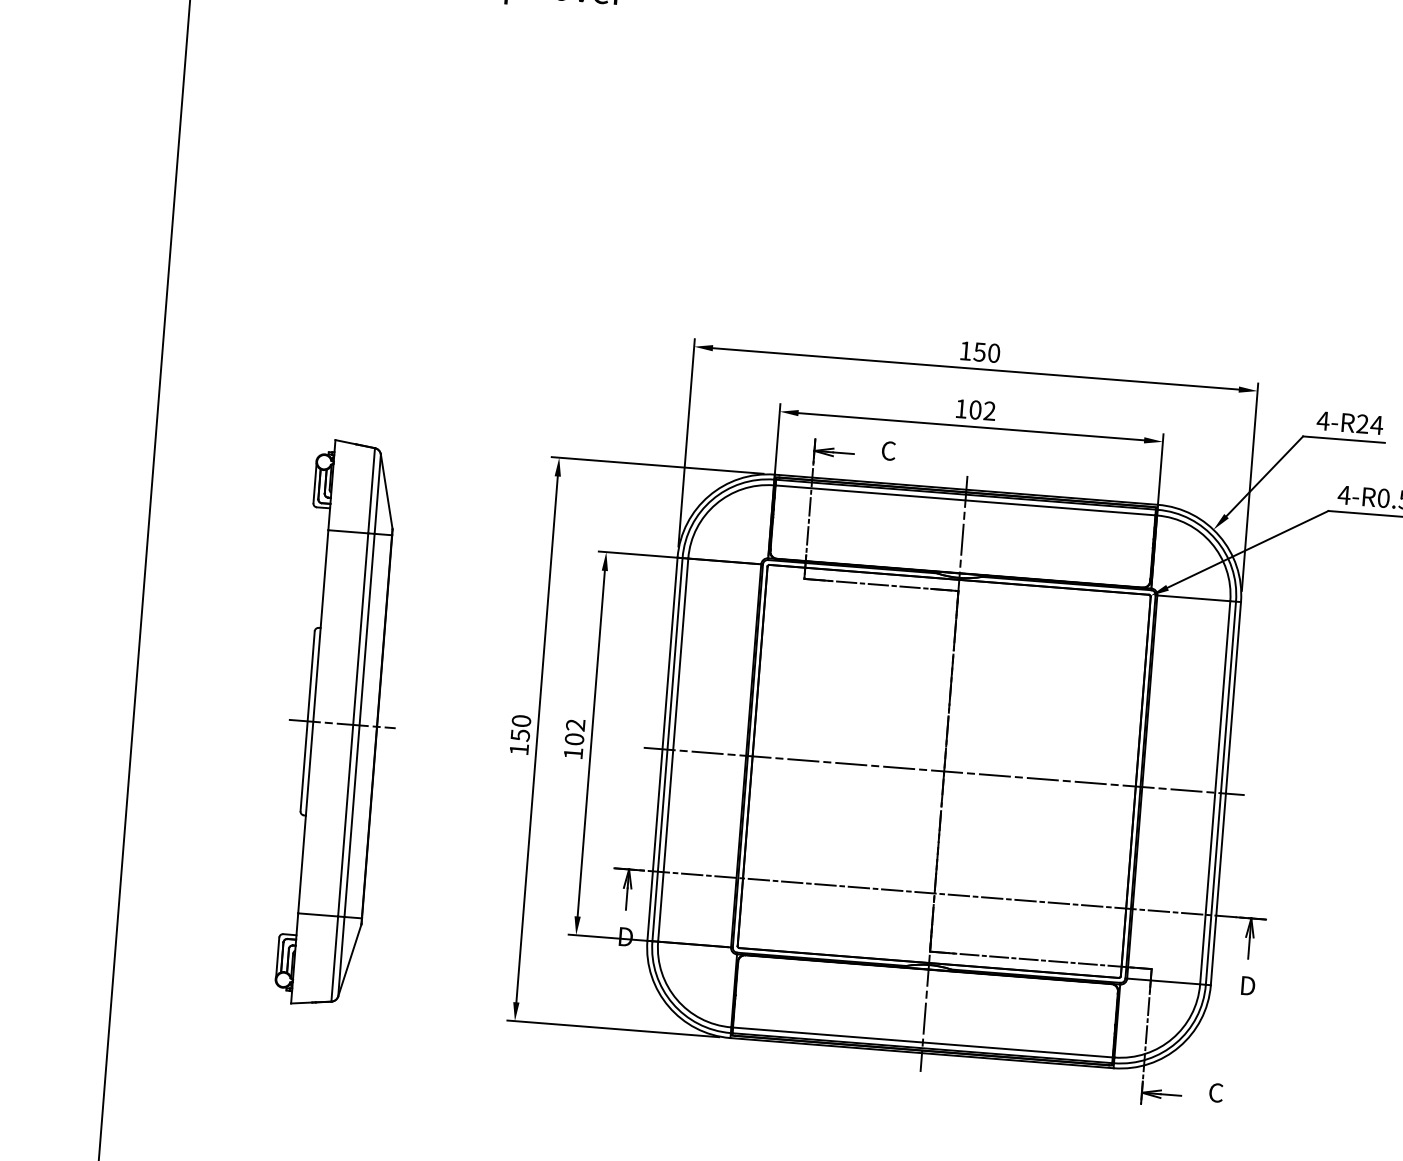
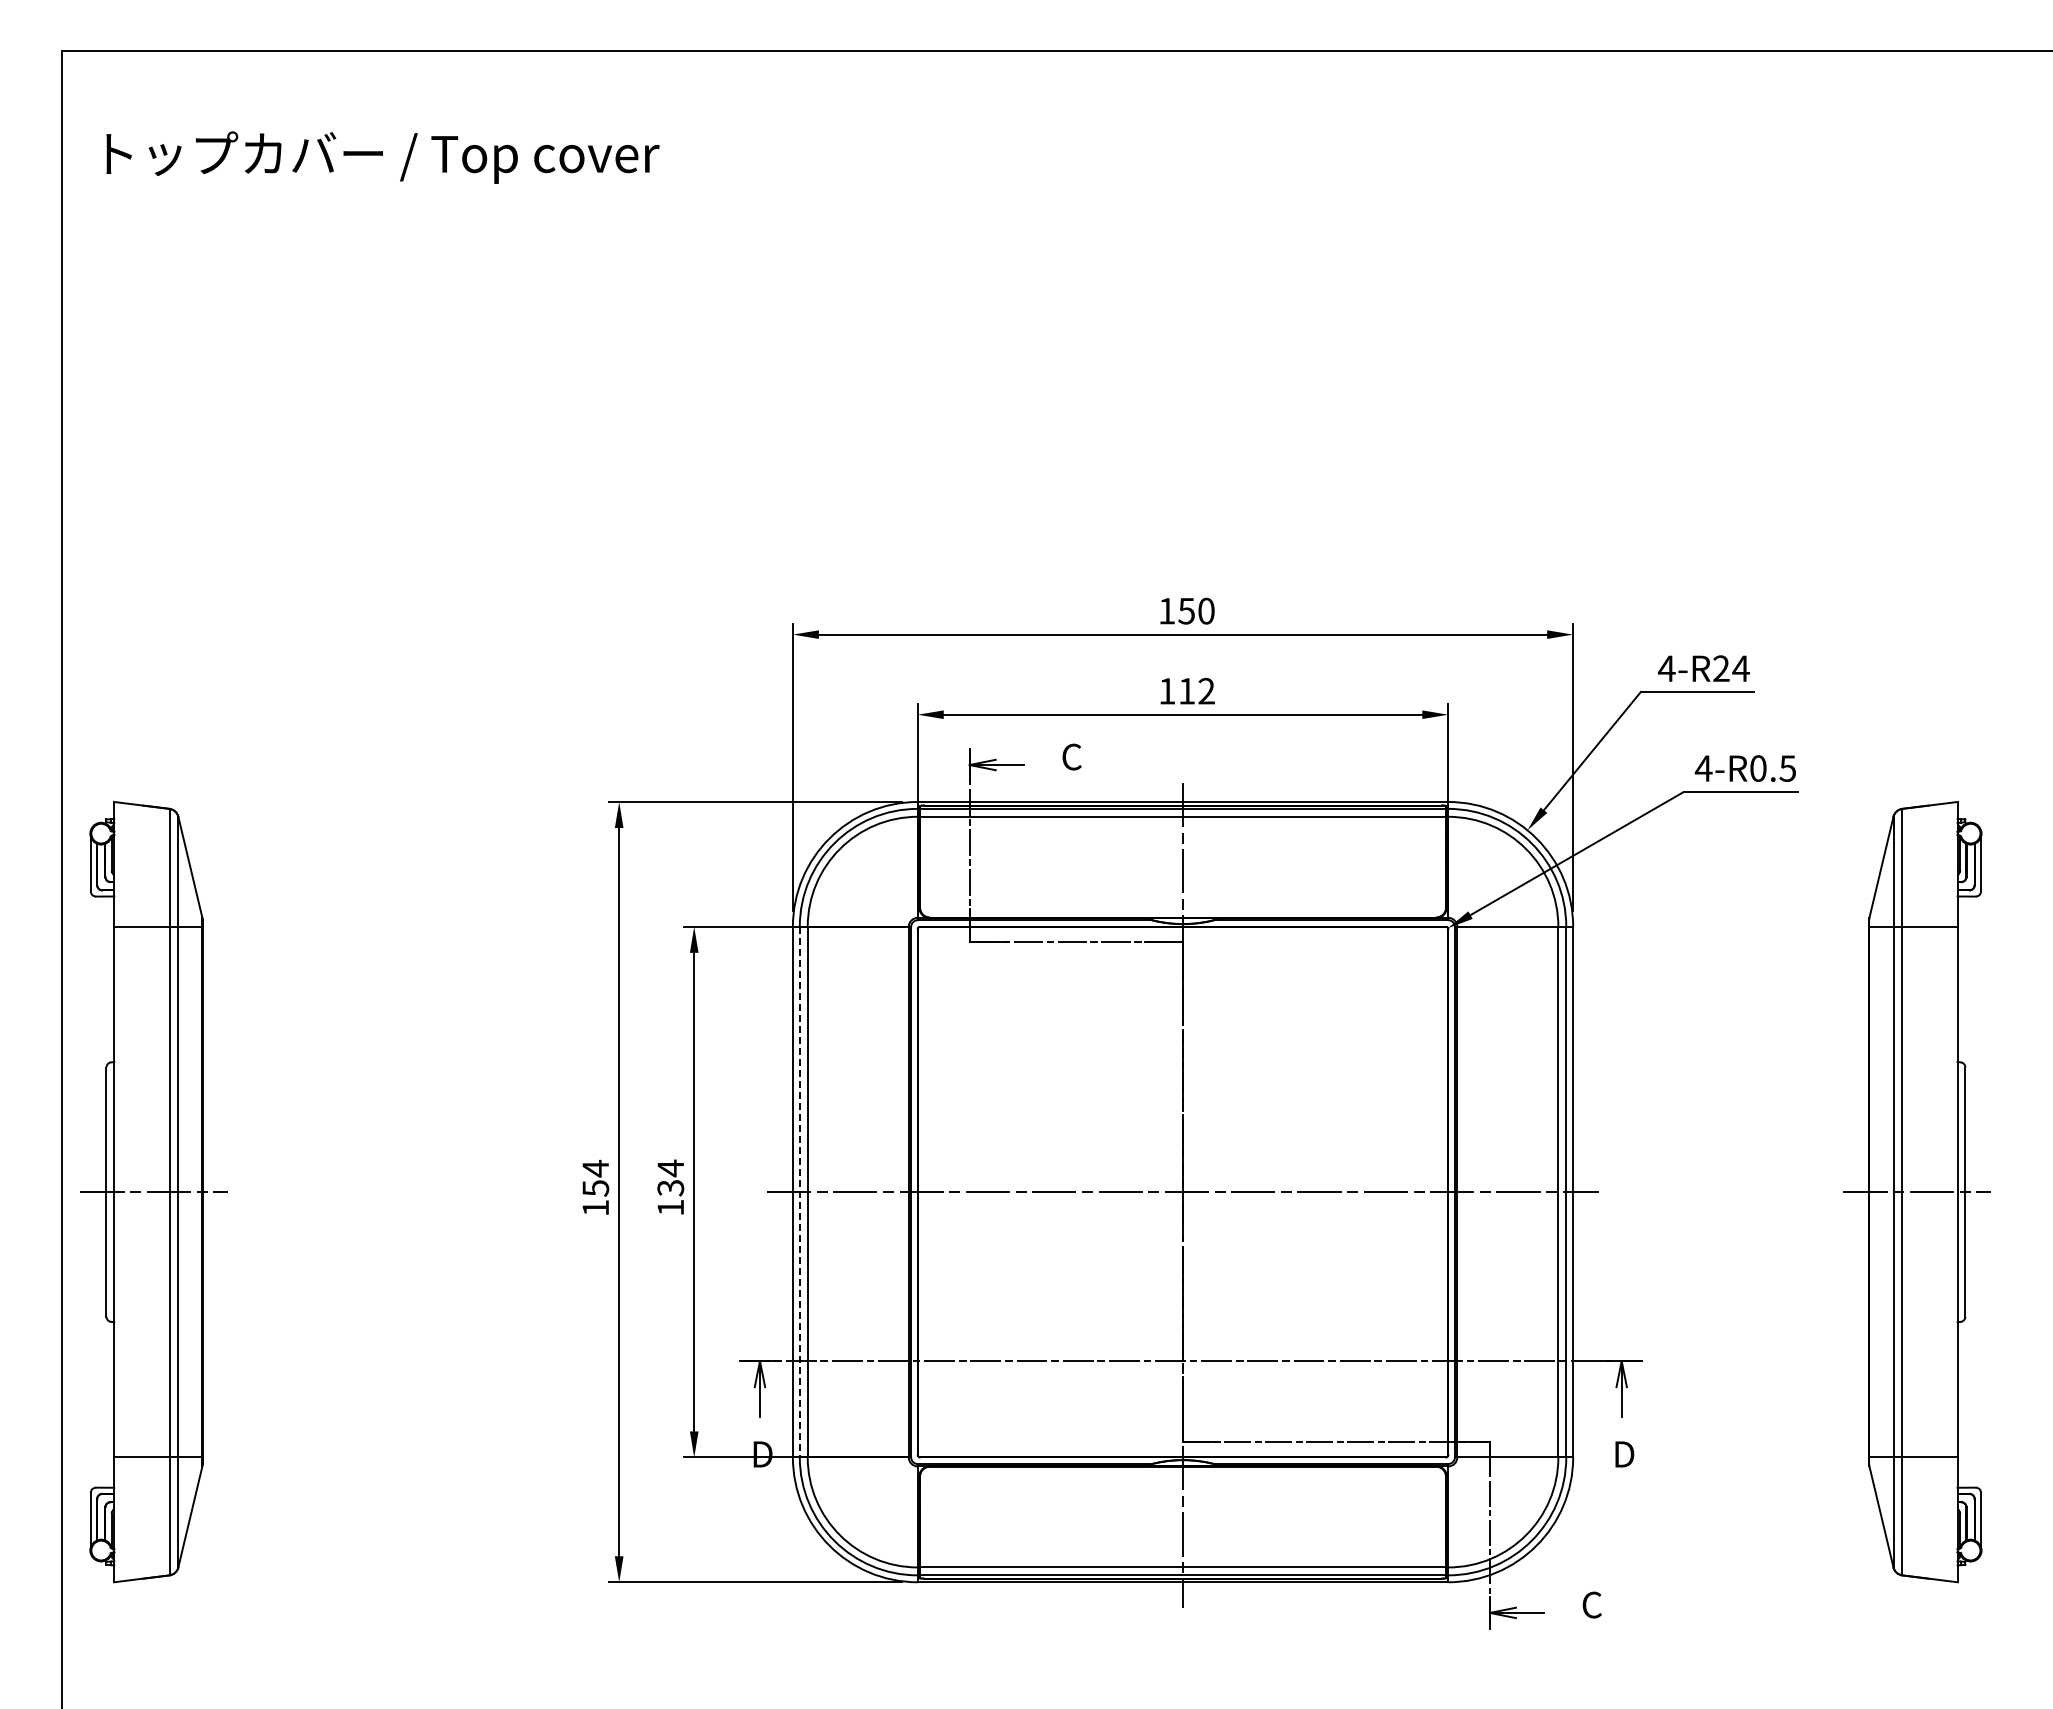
text: (975, 409) -> (1187, 690), 102 -> 112
text: (521, 720) -> (595, 1168), 150 -> 154
part: (341, 724) -> (153, 1192), moved
text: (574, 731) -> (670, 1177), 102 -> 134
line: (667, 749) -> (799, 1192), solid -> dashed

